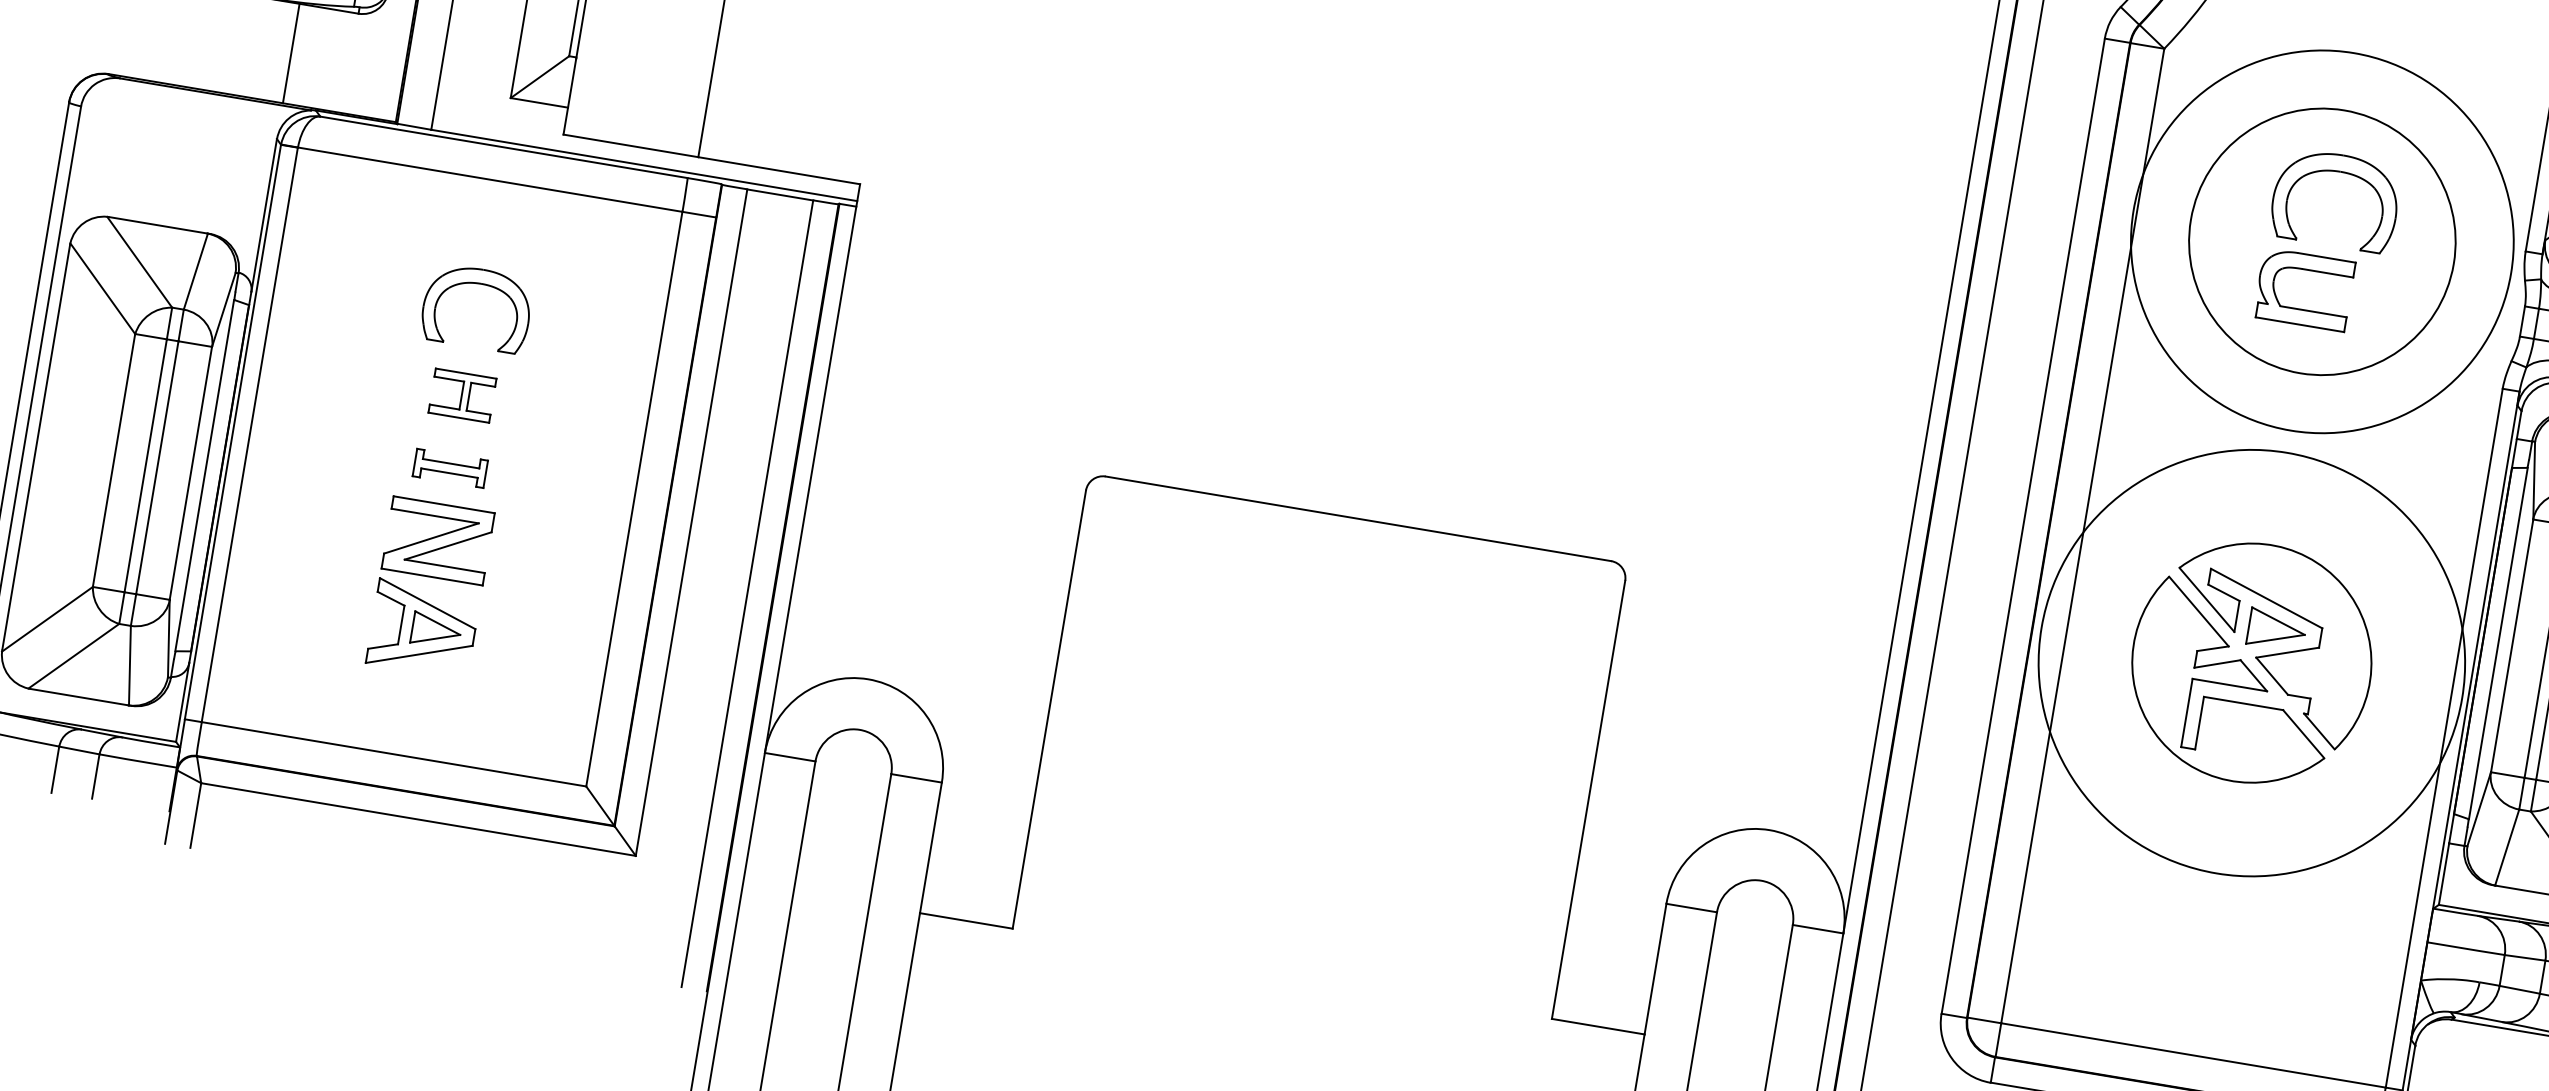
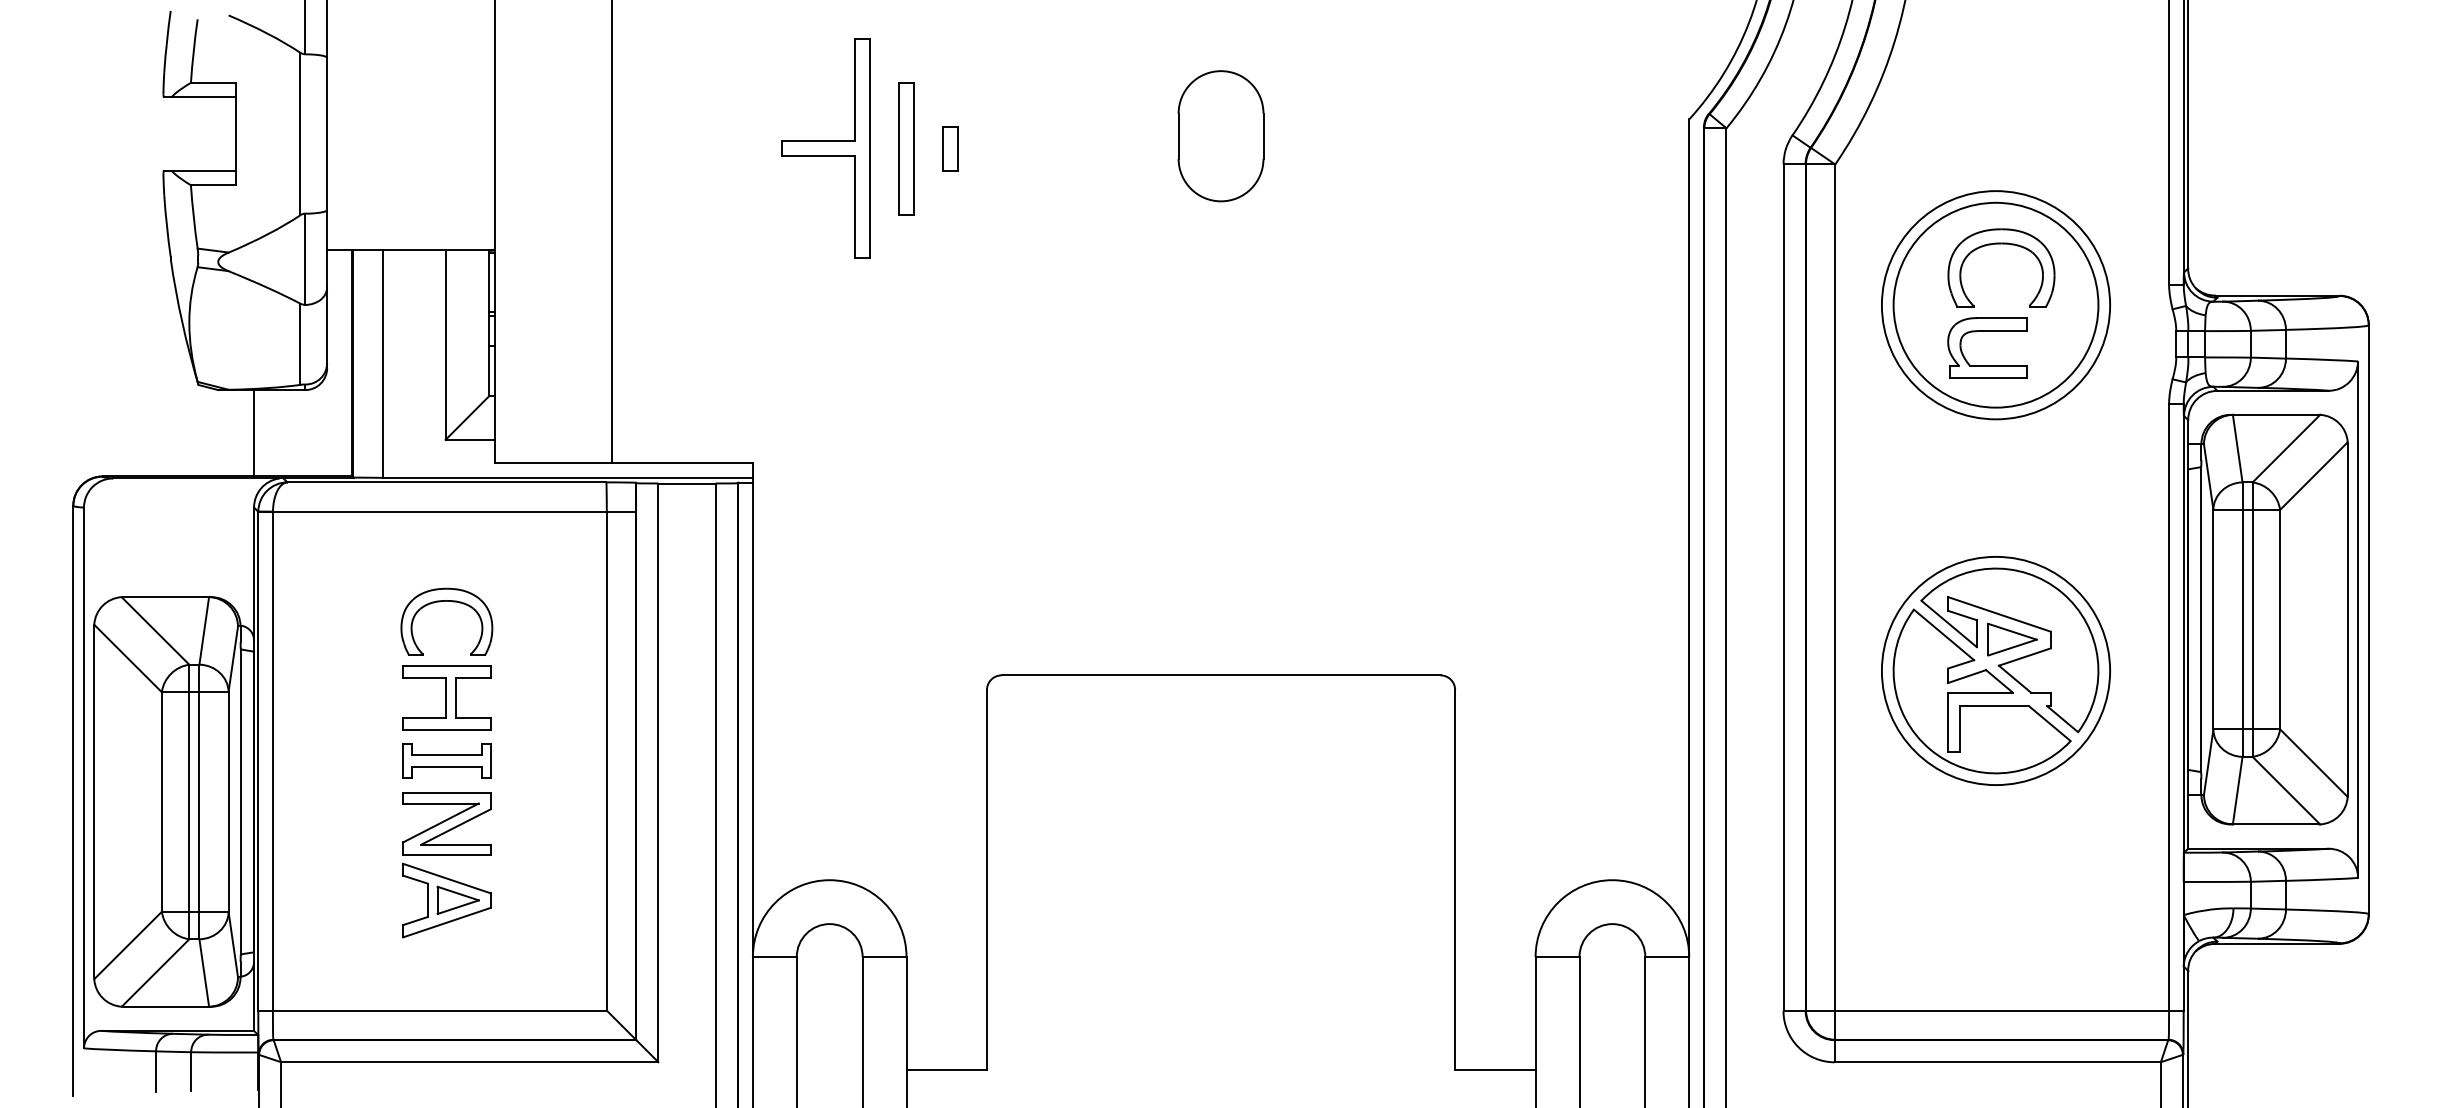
circle: (2321, 240) -> (1995, 304), size x0.62
part: (462, 395) -> (446, 697), size x1.67
part: (449, 467) -> (446, 760), size x1.43
circle: (2251, 662) -> (1995, 670), size x0.62

